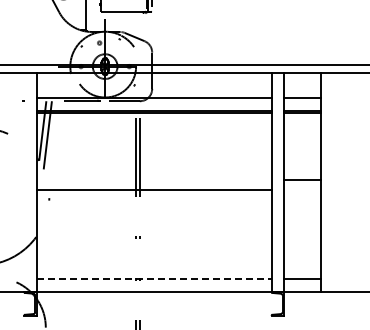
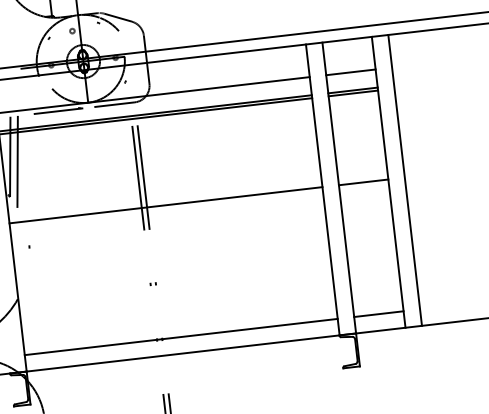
line: (333, 182) -> (405, 180), added
line: (153, 190) -> (165, 205), moved
line: (154, 279) -> (181, 337), dashed -> solid

